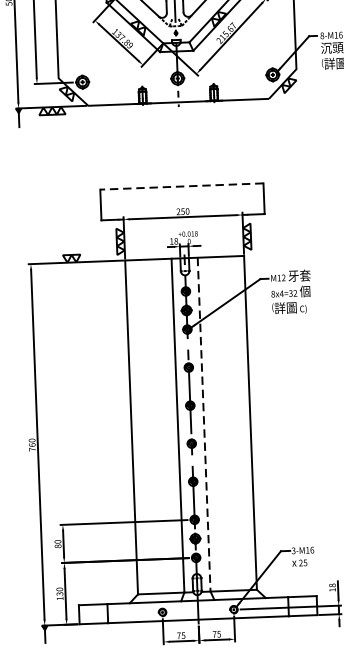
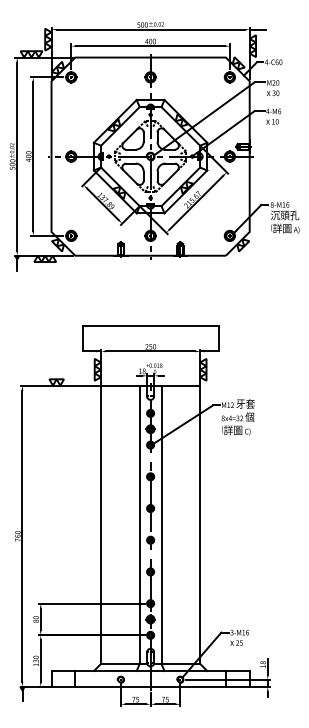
line: (181, 186) -> (150, 325), dashed -> solid
line: (204, 425) -> (161, 525), dashed -> solid

